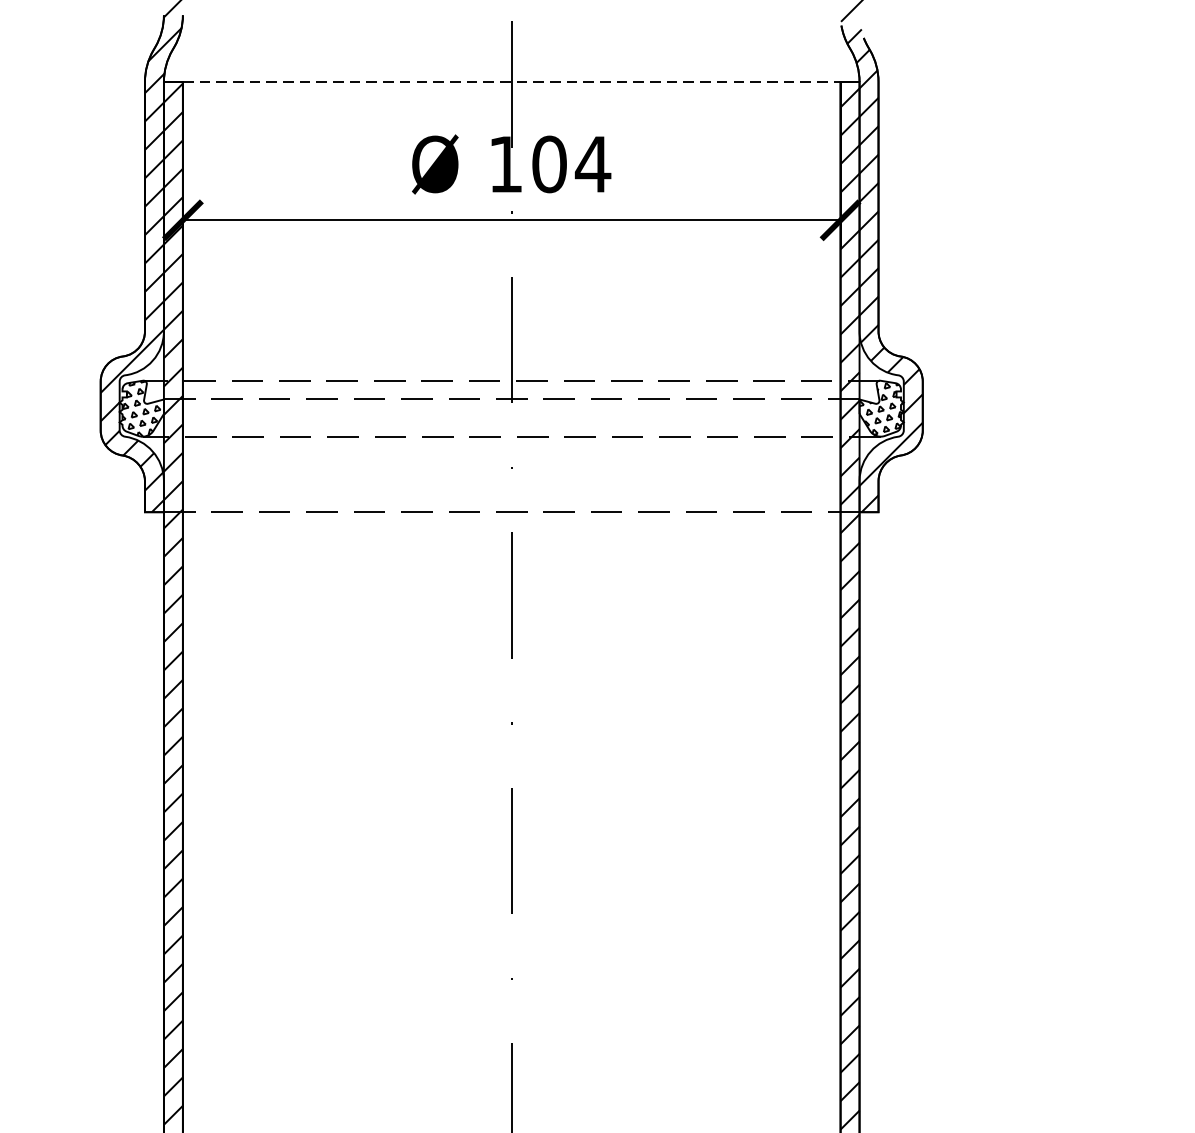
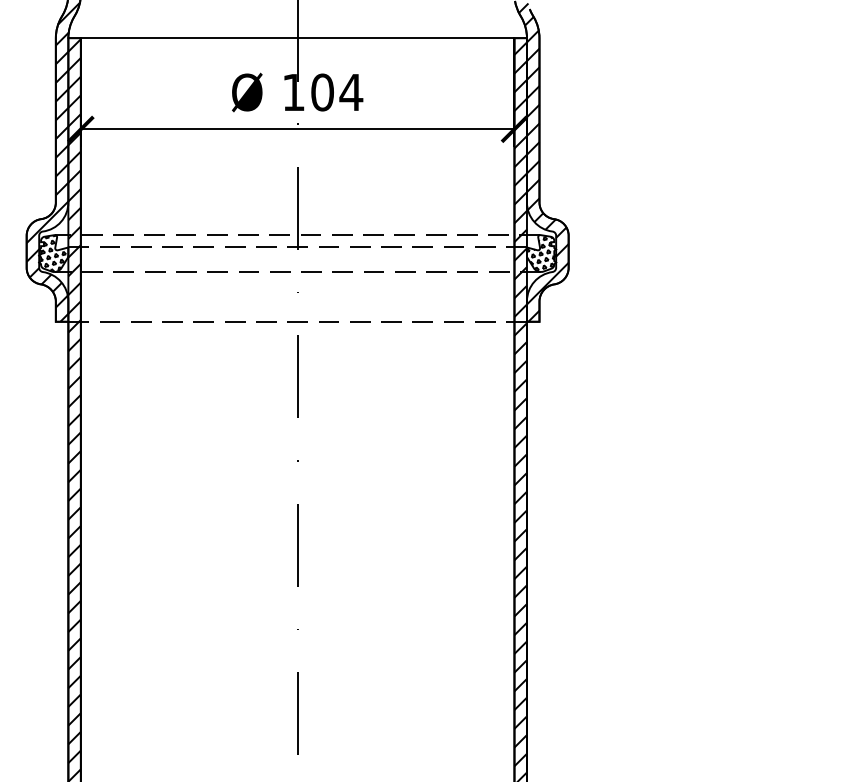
line: (511, 82) -> (297, 38), dashed -> solid

